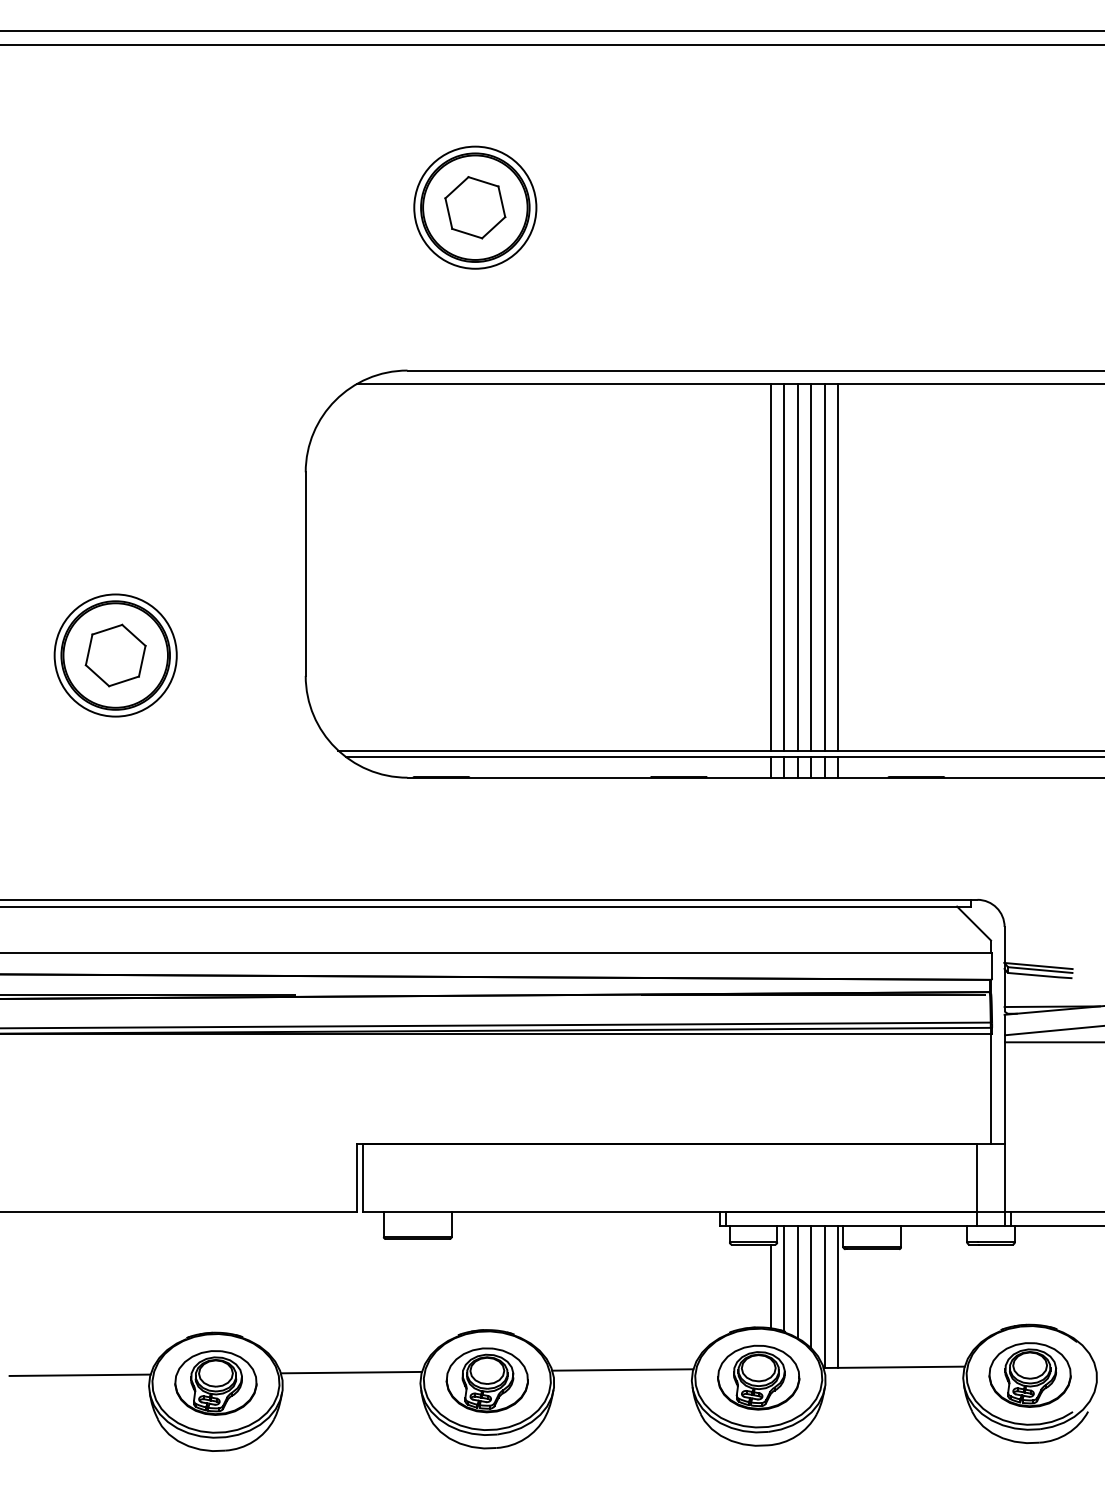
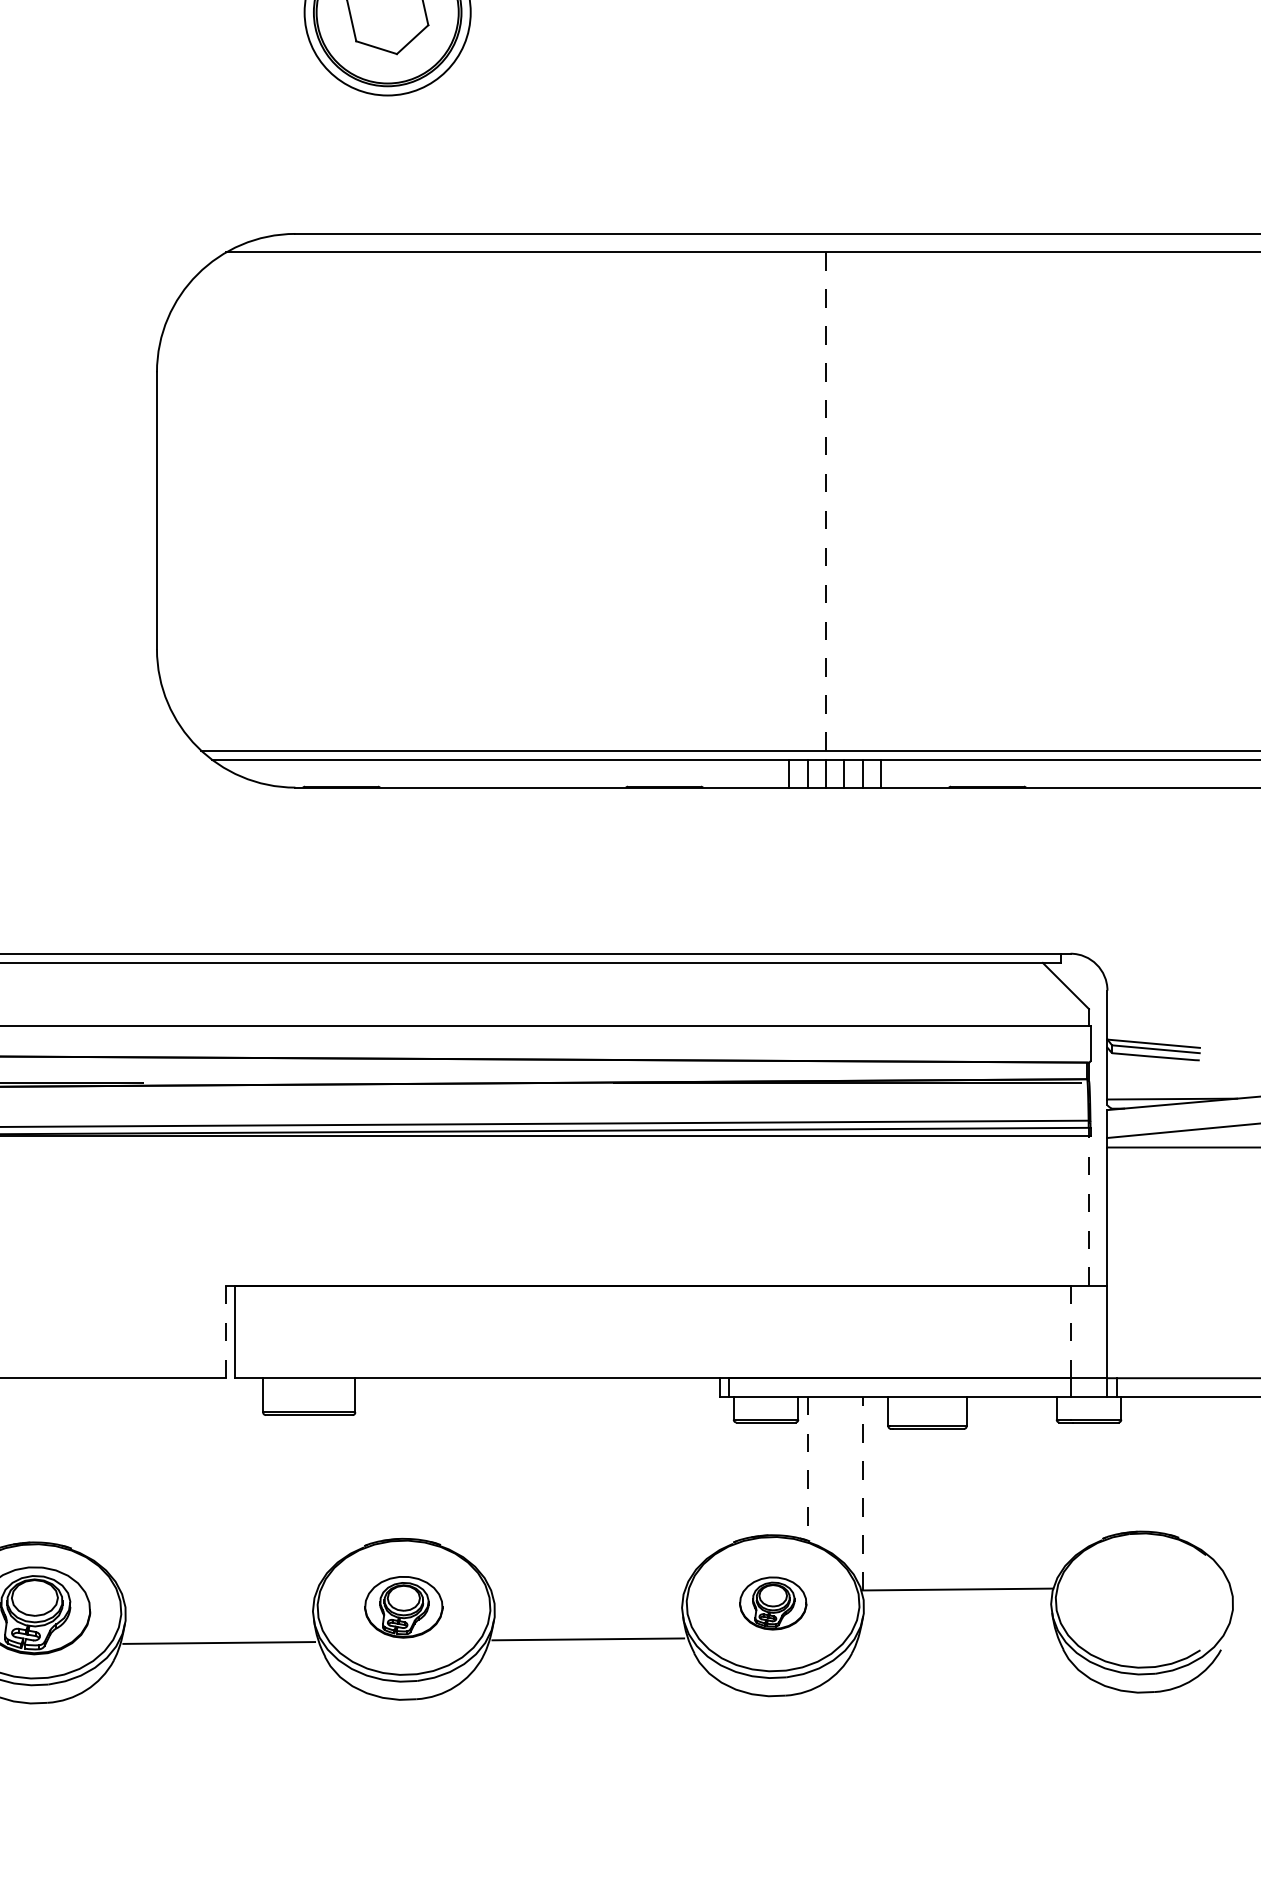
line: (770, 567) -> (789, 501), removed
line: (784, 567) -> (808, 501), removed
line: (797, 567) -> (825, 501), solid -> dashed
line: (811, 567) -> (844, 501), removed
line: (824, 567) -> (862, 501), removed
line: (838, 567) -> (881, 501), removed
line: (991, 1089) -> (1089, 1211), solid -> dashed
line: (356, 1178) -> (226, 1332), solid -> dashed
line: (977, 1178) -> (1070, 1332), solid -> dashed
line: (784, 1278) -> (808, 1468), solid -> dashed
line: (797, 1281) -> (825, 1472), removed
line: (770, 1286) -> (789, 1479), removed
line: (811, 1286) -> (844, 1479), removed
line: (824, 1296) -> (862, 1493), solid -> dashed
line: (838, 1296) -> (881, 1493), removed
line: (622, 1369) -> (587, 1638), moved
line: (351, 1372) -> (219, 1642), moved
part: (1029, 1374) -> (1141, 1599), removed
part: (758, 1377) -> (772, 1603), size x0.6
part: (486, 1380) -> (402, 1607), size x0.7

